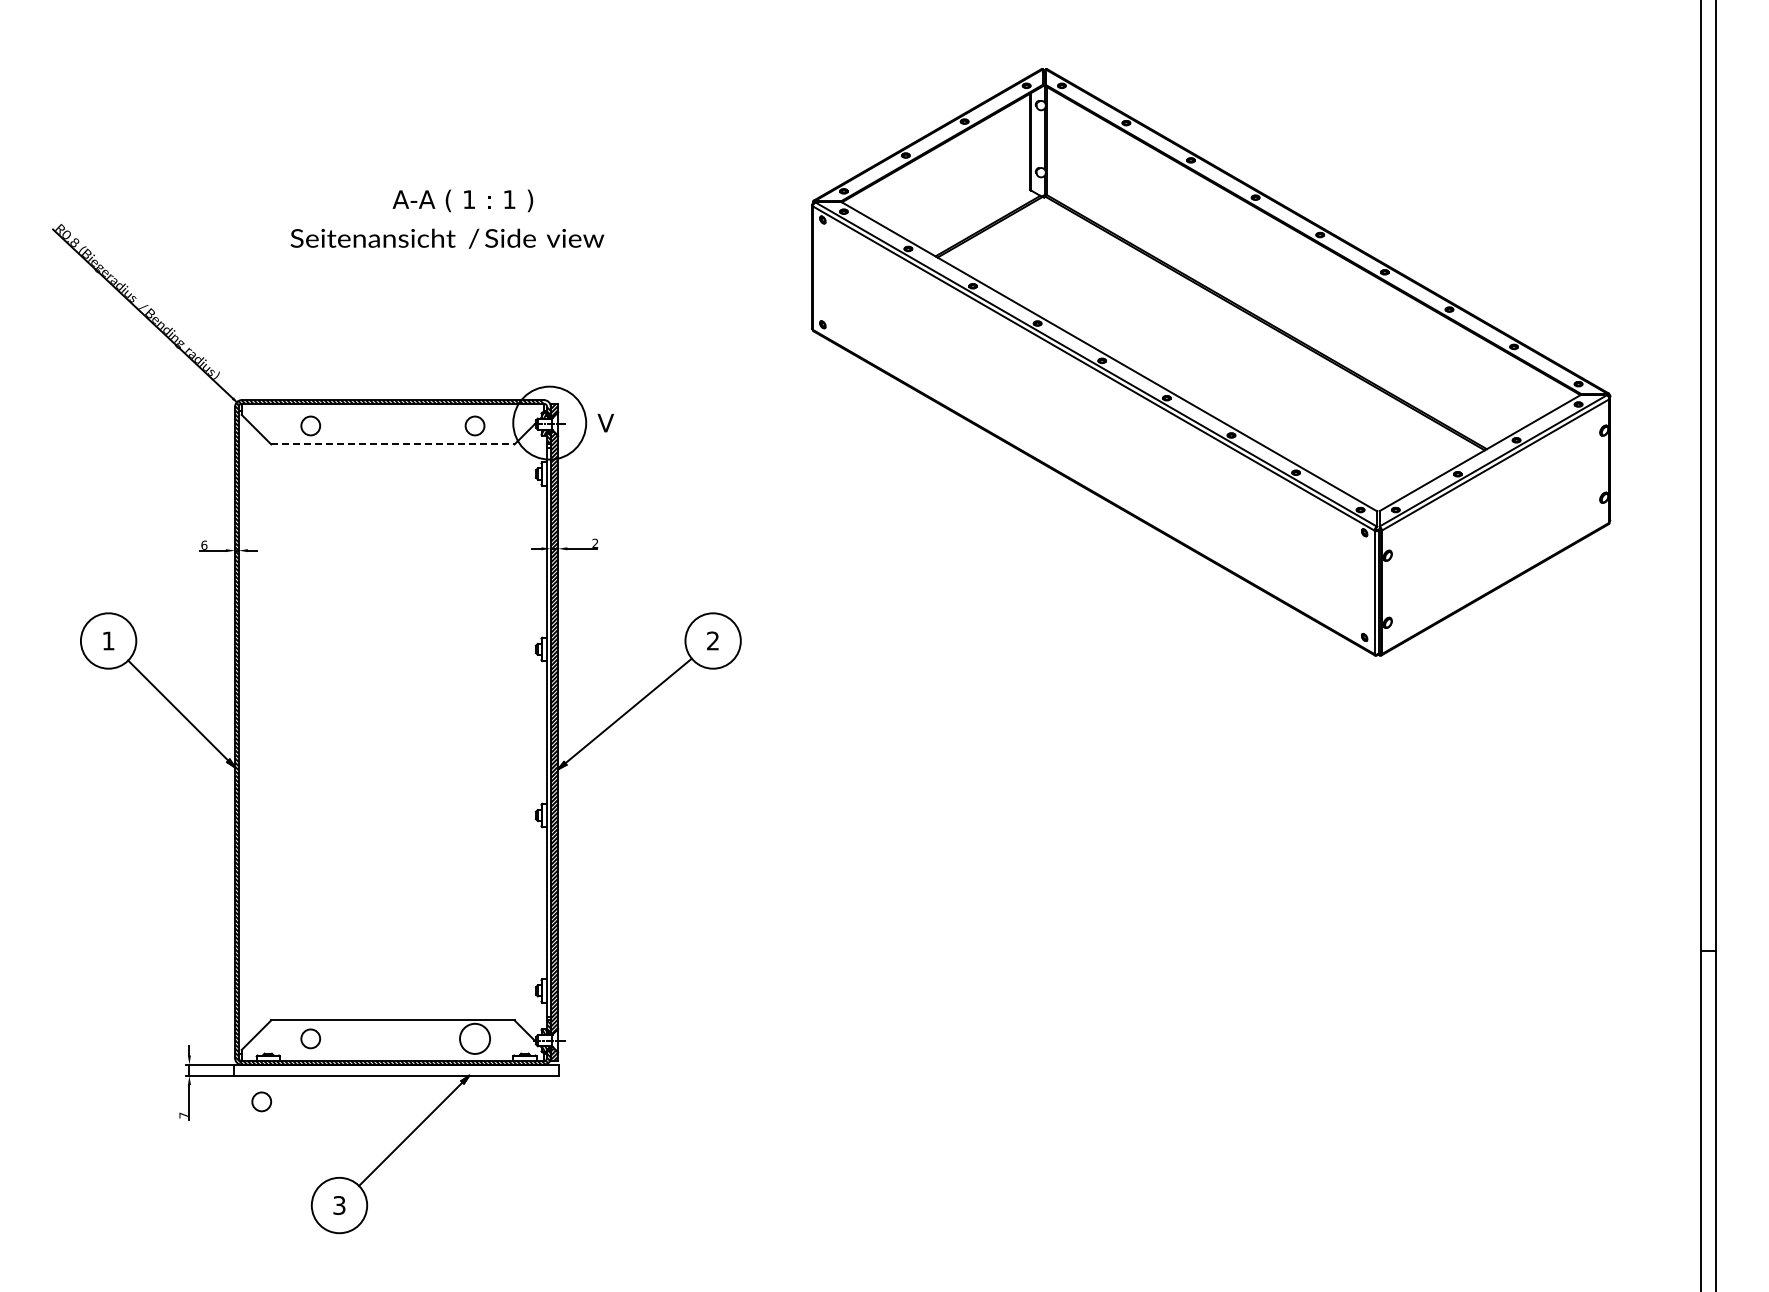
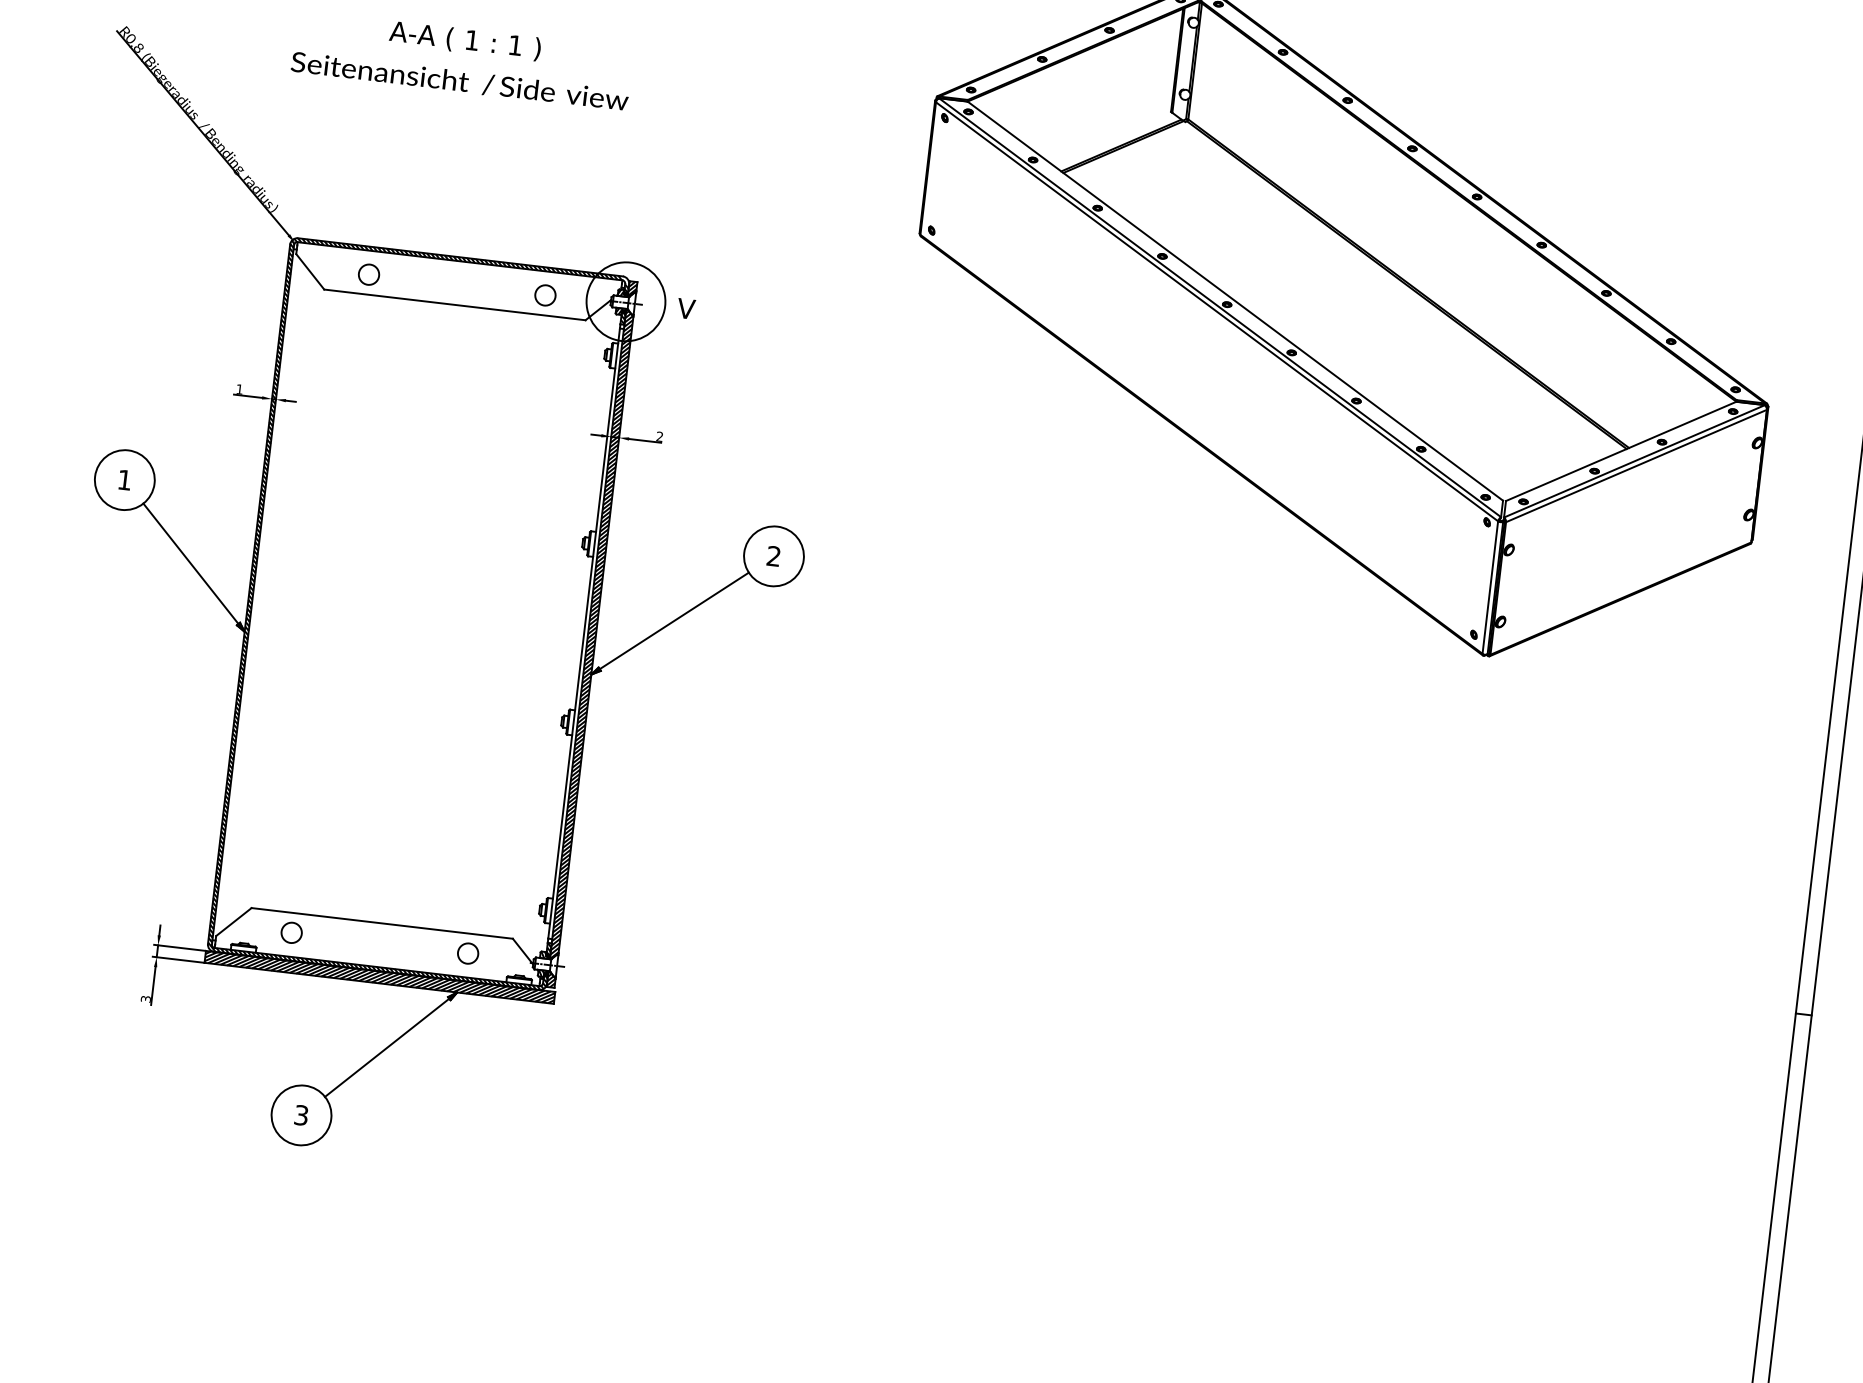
text: (462, 200) -> (464, 40), moved
text: (446, 238) -> (458, 81), moved
line: (392, 444) -> (454, 304), dashed -> solid
text: (204, 544) -> (239, 388), 6 -> 1
circle: (474, 1038) -> (467, 953), size x0.62
hatch: (396, 1069) -> (379, 976), added
circle: (261, 1101) -> (230, 993), removed
text: (183, 1115) -> (145, 999), 7 -> 3

